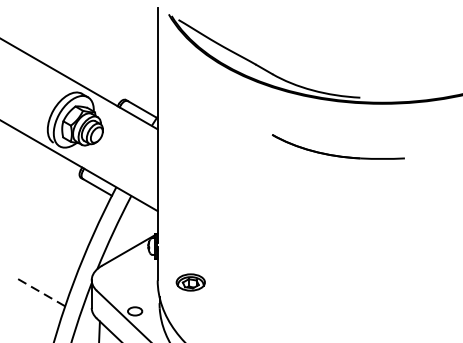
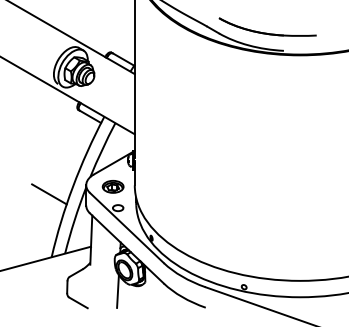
part: (336, 154) -> (266, 32), moved
part: (189, 282) -> (112, 186), moved
line: (41, 292) -> (49, 194), dashed -> solid

